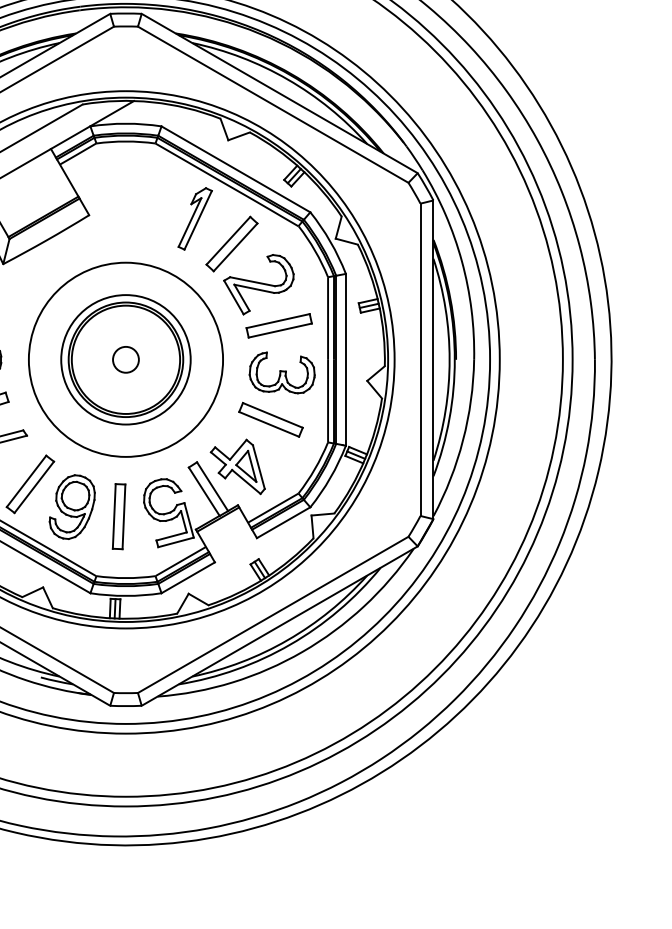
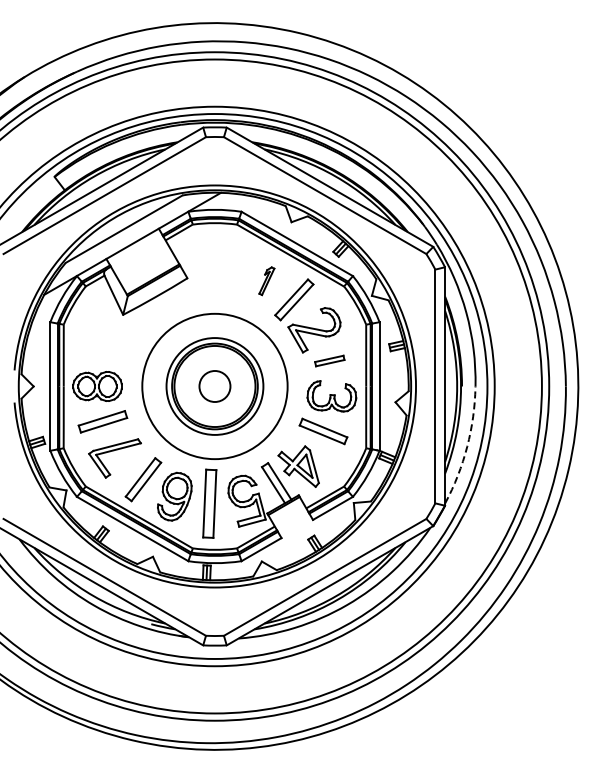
part: (194, 219) -> (266, 281), size x0.6
part: (279, 325) -> (329, 360), size x0.6
circle: (125, 359) -> (214, 386), size x1.6
arc: (463, 440) -> (467, 446), solid -> dashed
part: (118, 516) -> (209, 503), size x1.4

